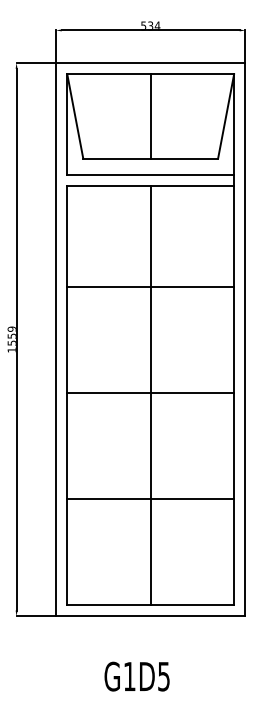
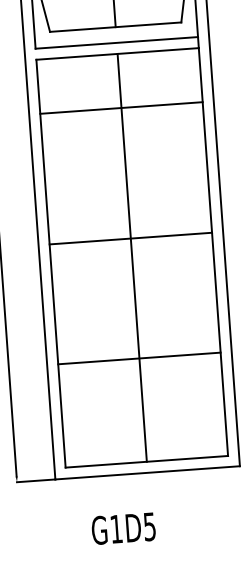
line: (150, 286) -> (121, 107), moved
line: (150, 392) -> (130, 238), moved
text: (136, 676) -> (123, 528), moved

